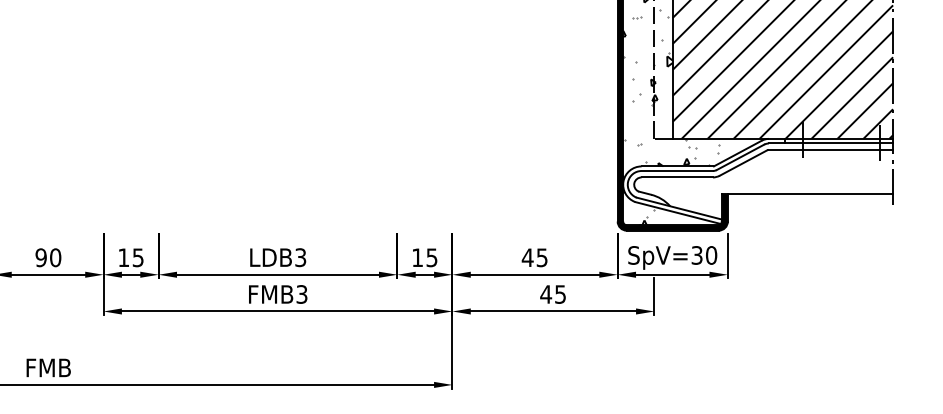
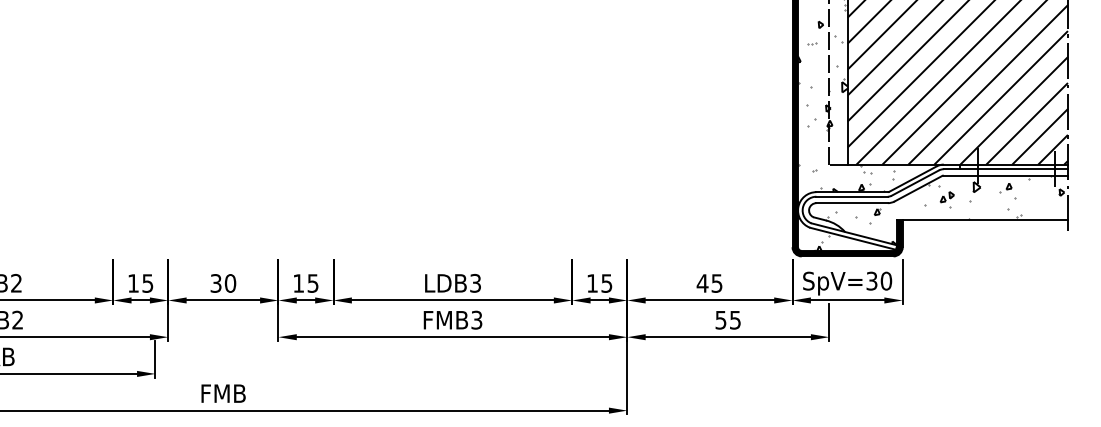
hatch: (771, 184) -> (946, 210), added
text: (40, 257) -> (215, 283), 90 -> 30
text: (545, 294) -> (720, 320), 45 -> 55

